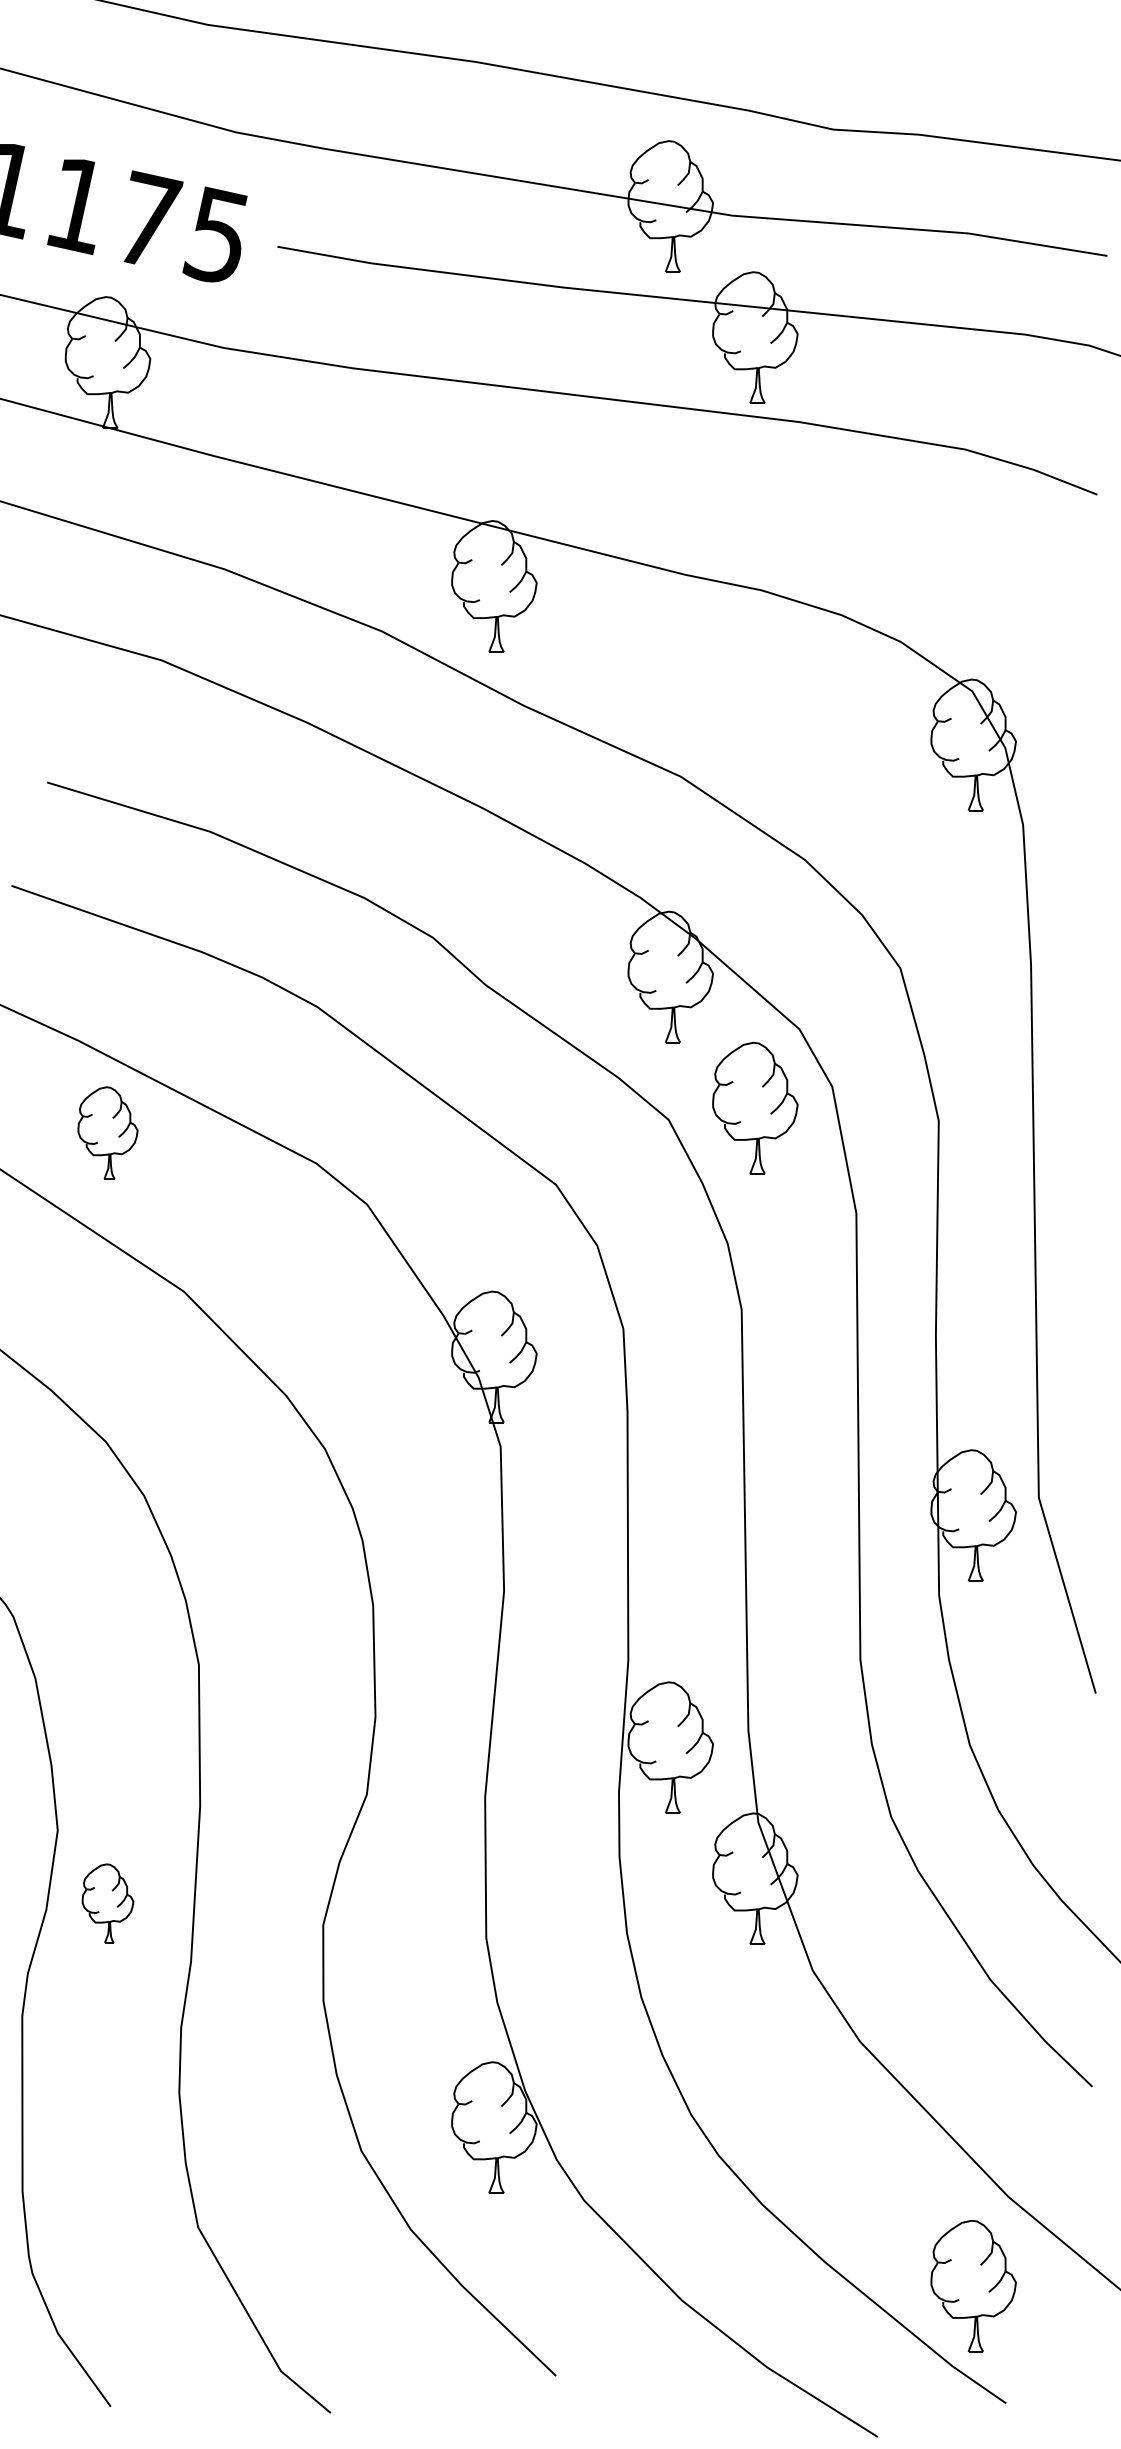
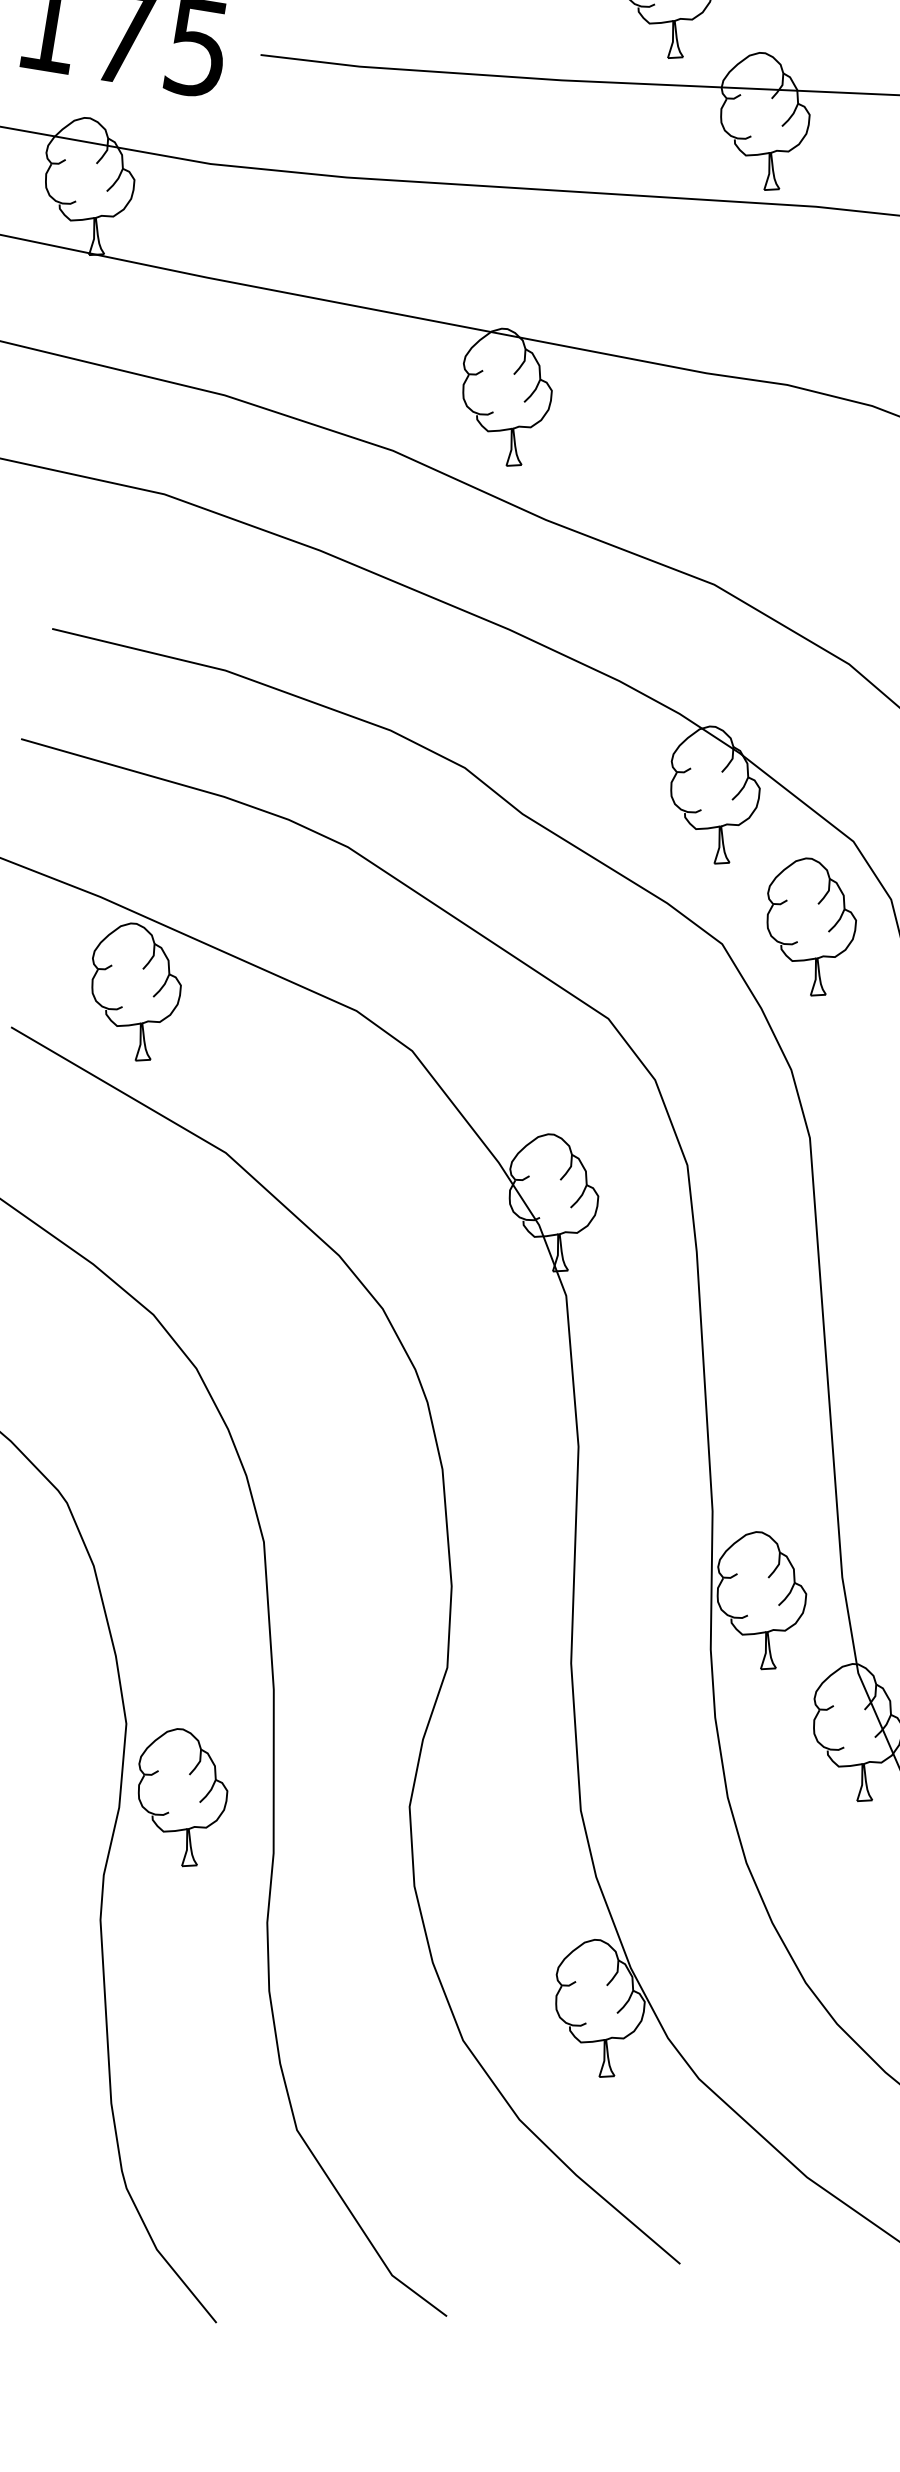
part: (107, 1132) -> (136, 991), size x1.43
part: (107, 1903) -> (182, 1797), size x1.67

